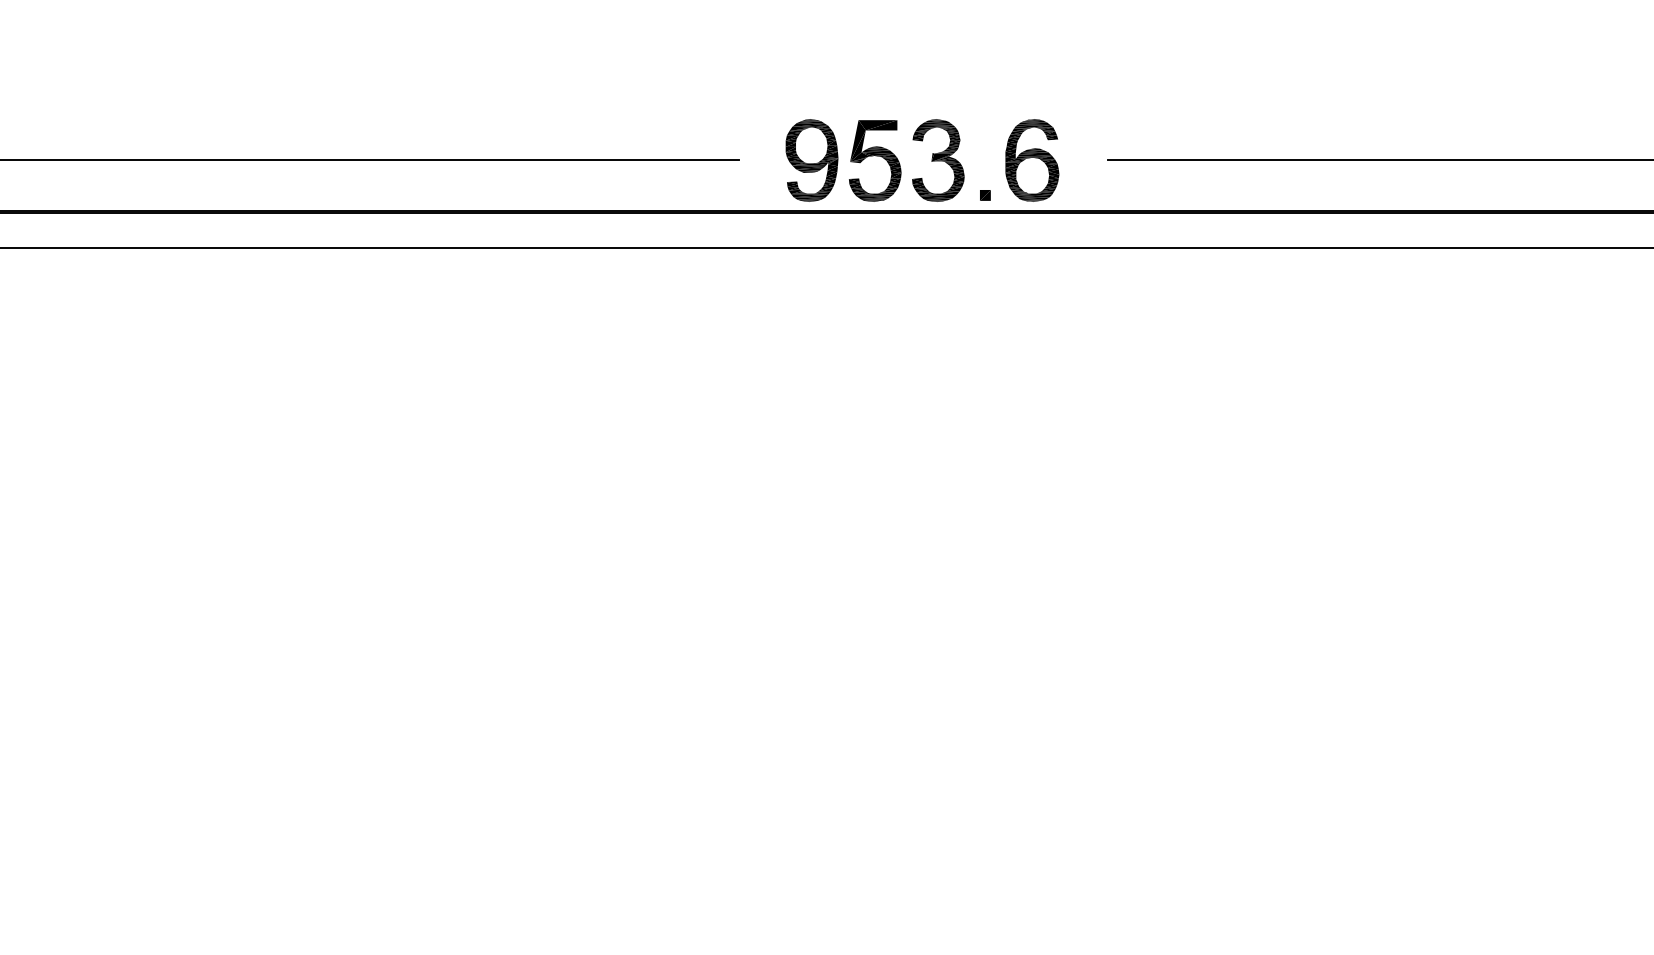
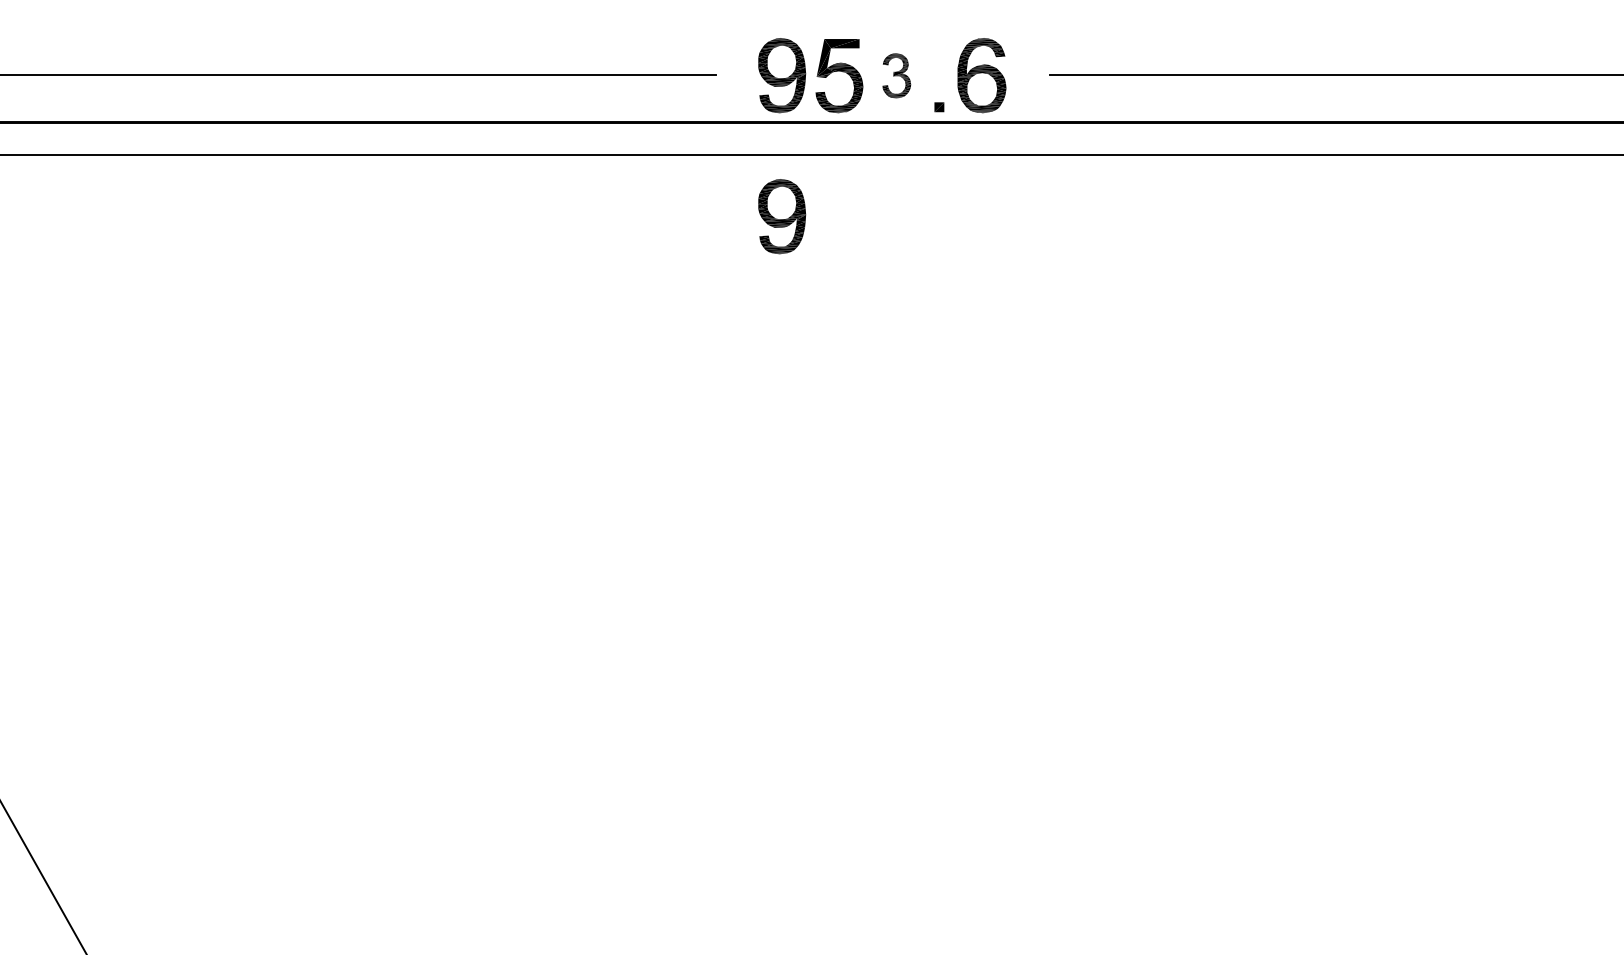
part: (938, 160) -> (896, 75), size x0.6
part: (812, 315) -> (782, 216), added

